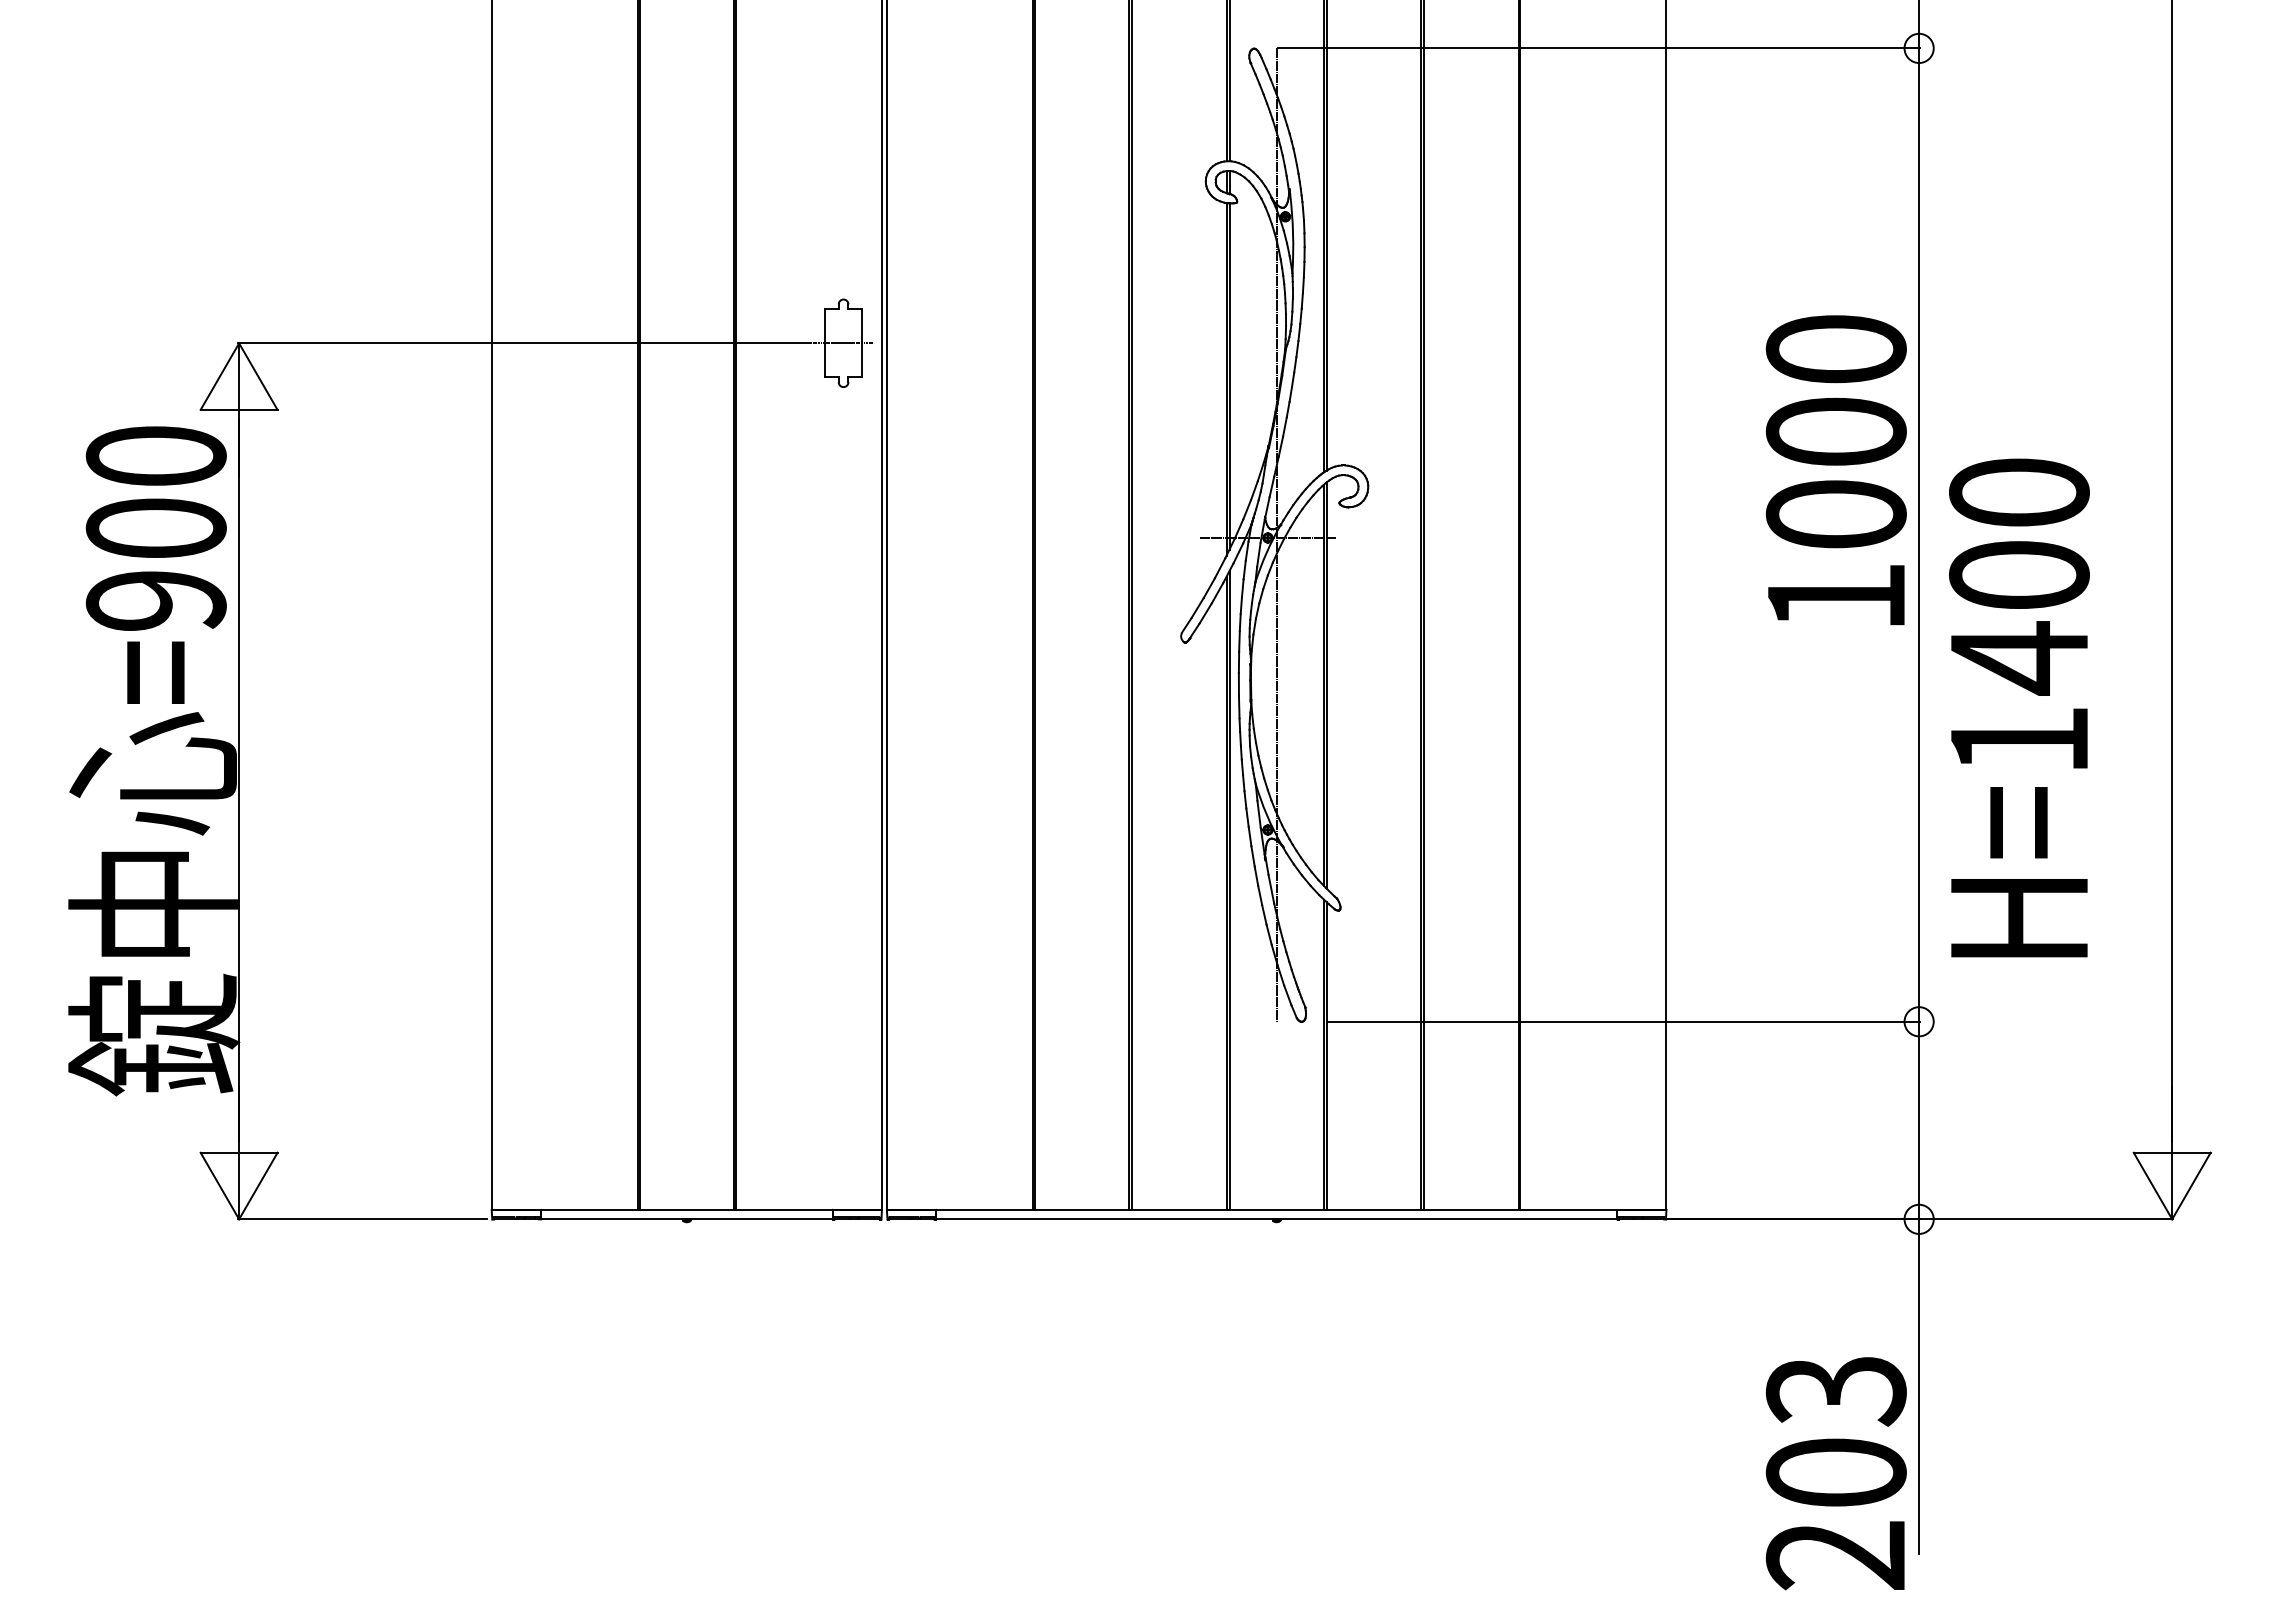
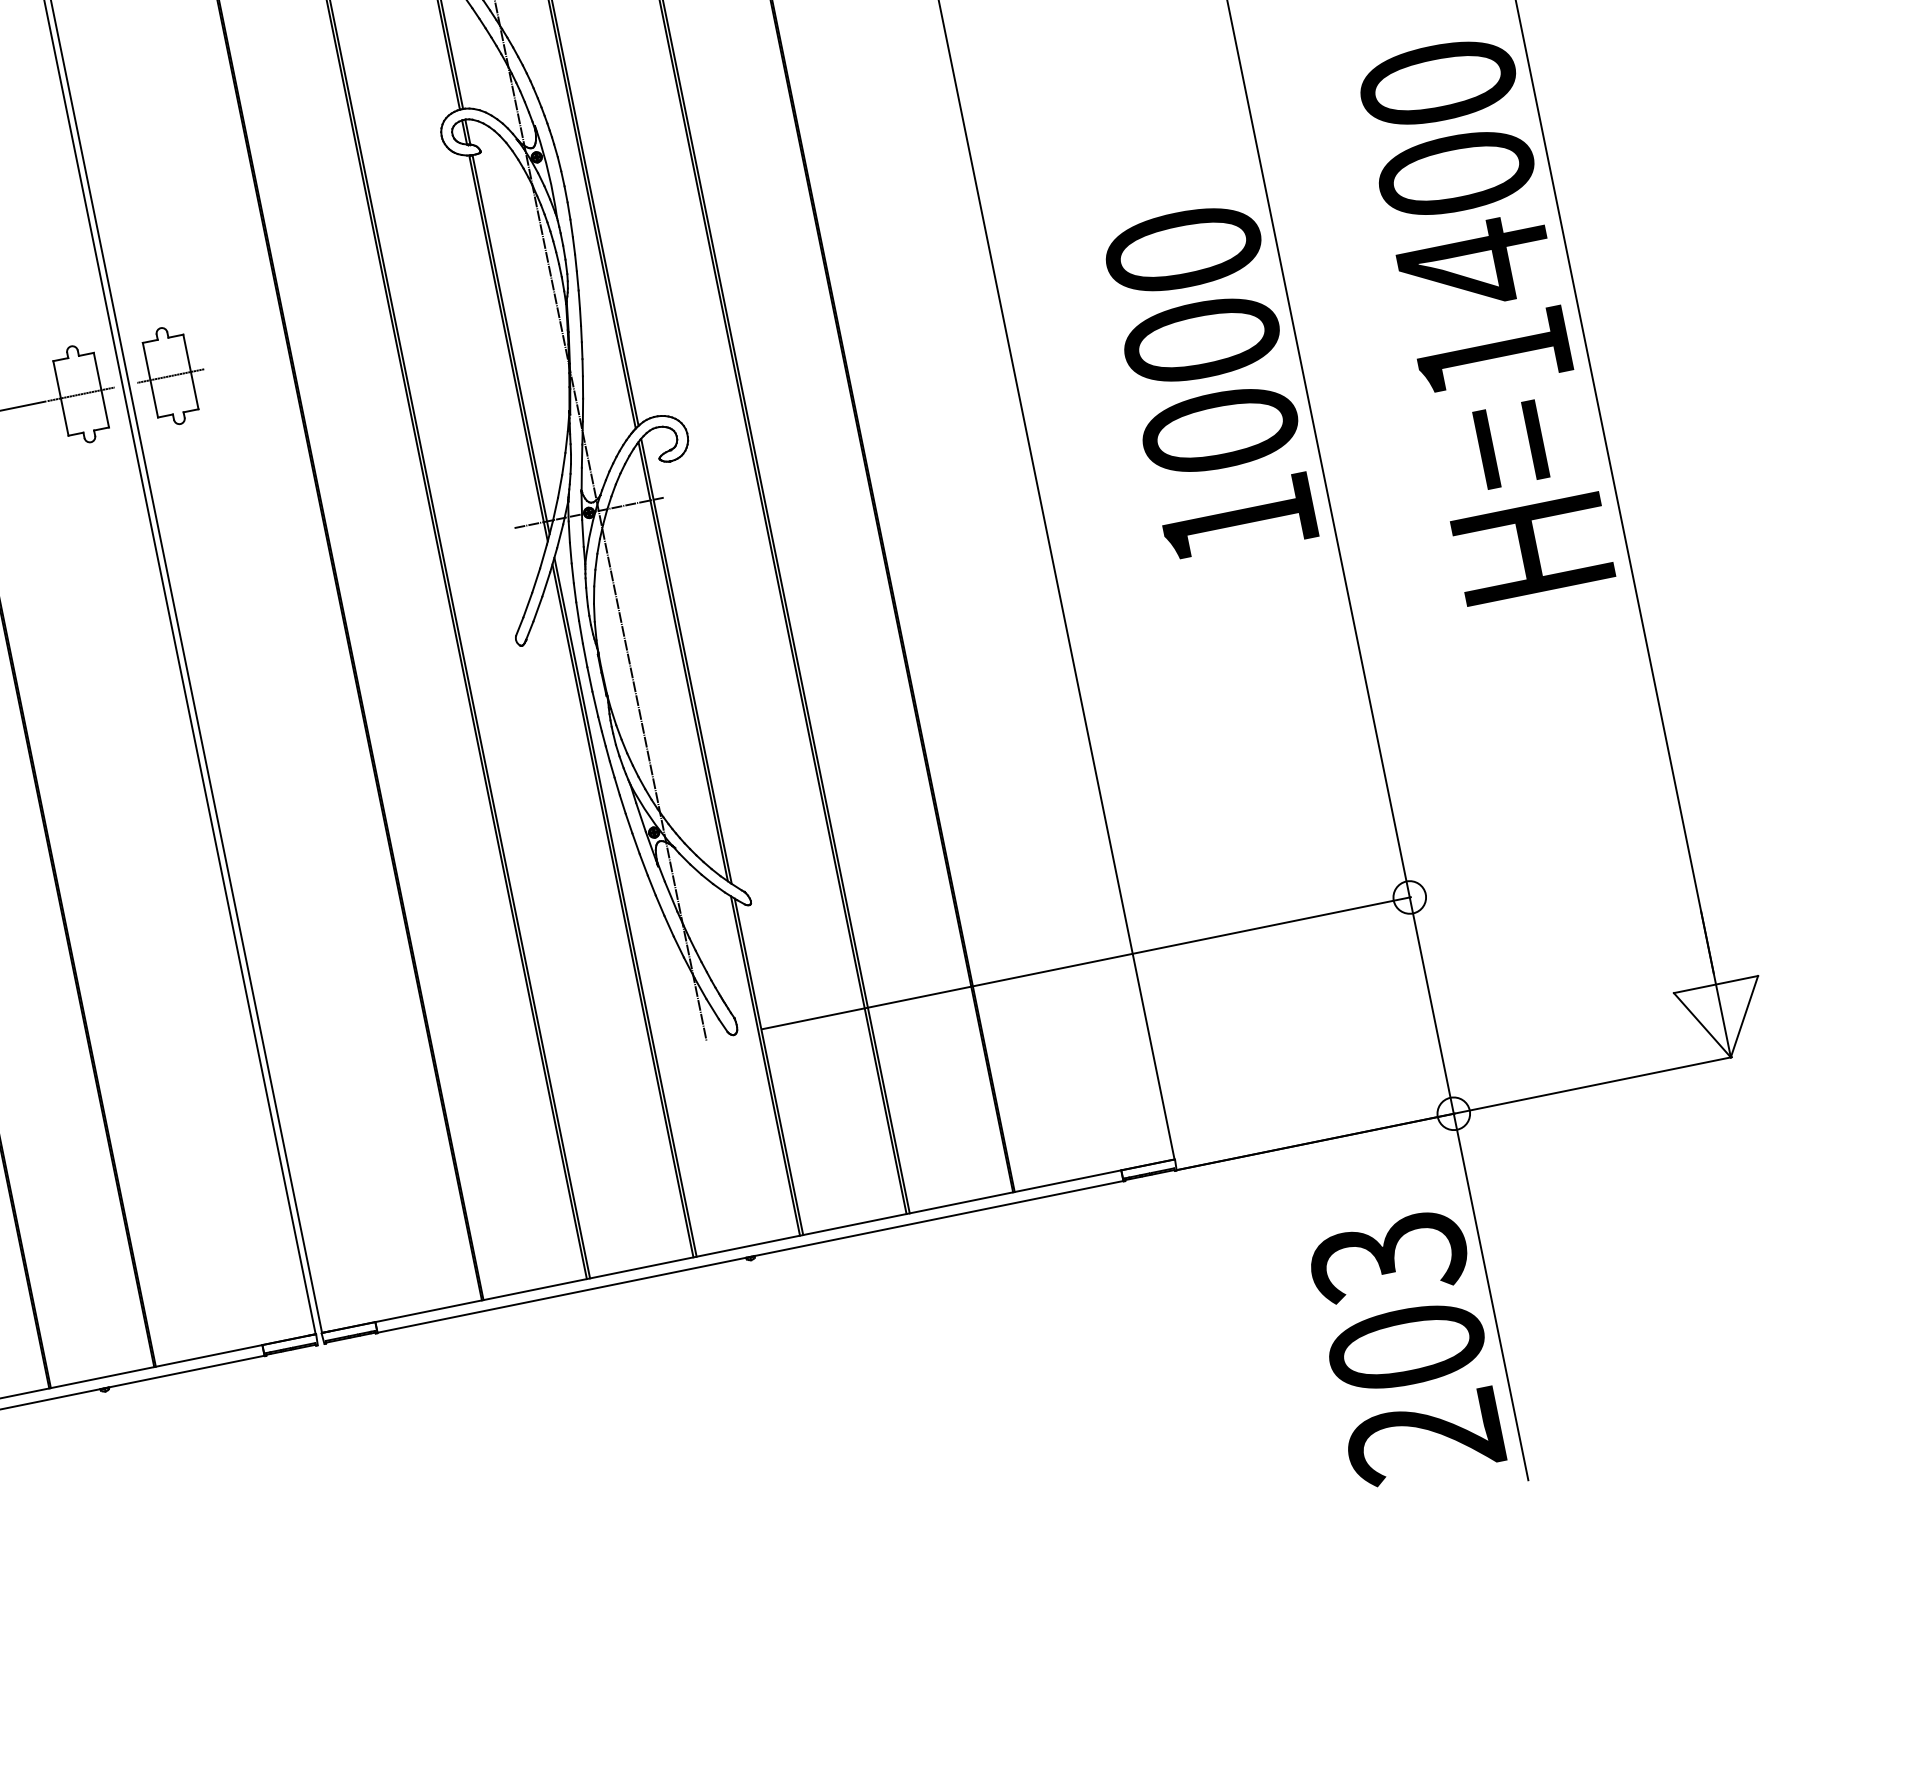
part: (925, 342) -> (170, 375), added
text: (1835, 470) -> (1209, 382), moved
text: (2019, 707) -> (1486, 318), moved
text: (1835, 1473) -> (1406, 1348), moved

